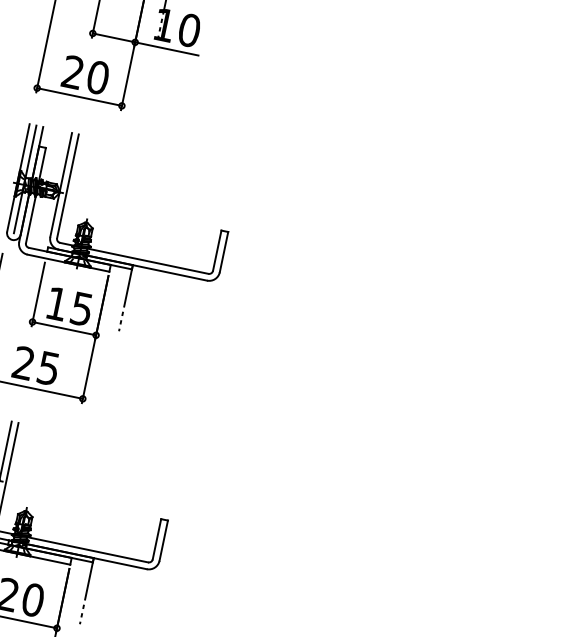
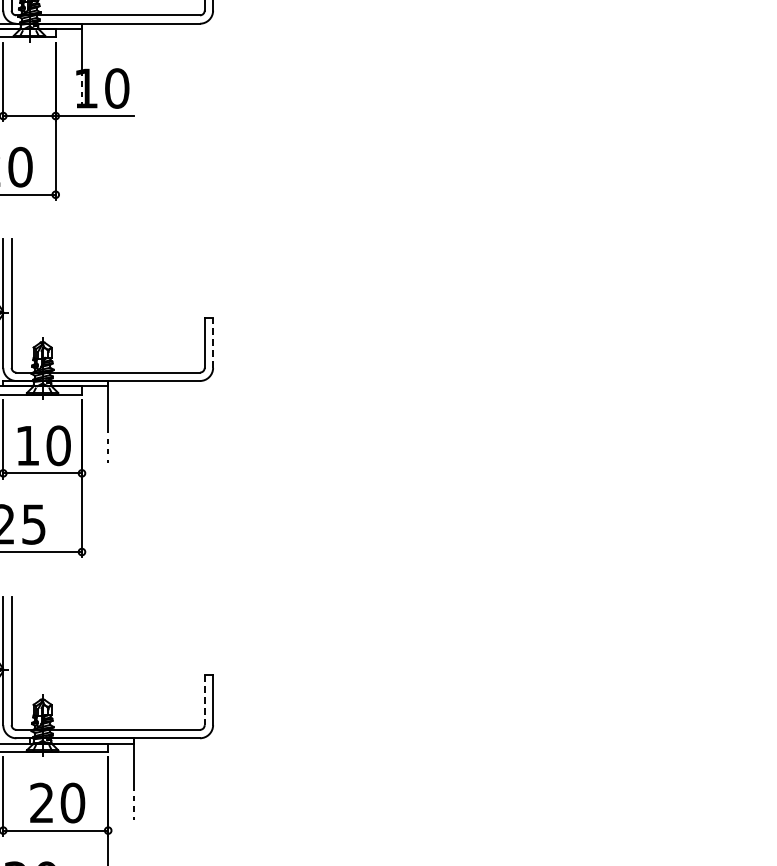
line: (224, 251) -> (213, 342), solid -> dashed
text: (81, 308) -> (58, 445), 15 -> 10
line: (156, 539) -> (204, 700), solid -> dashed

